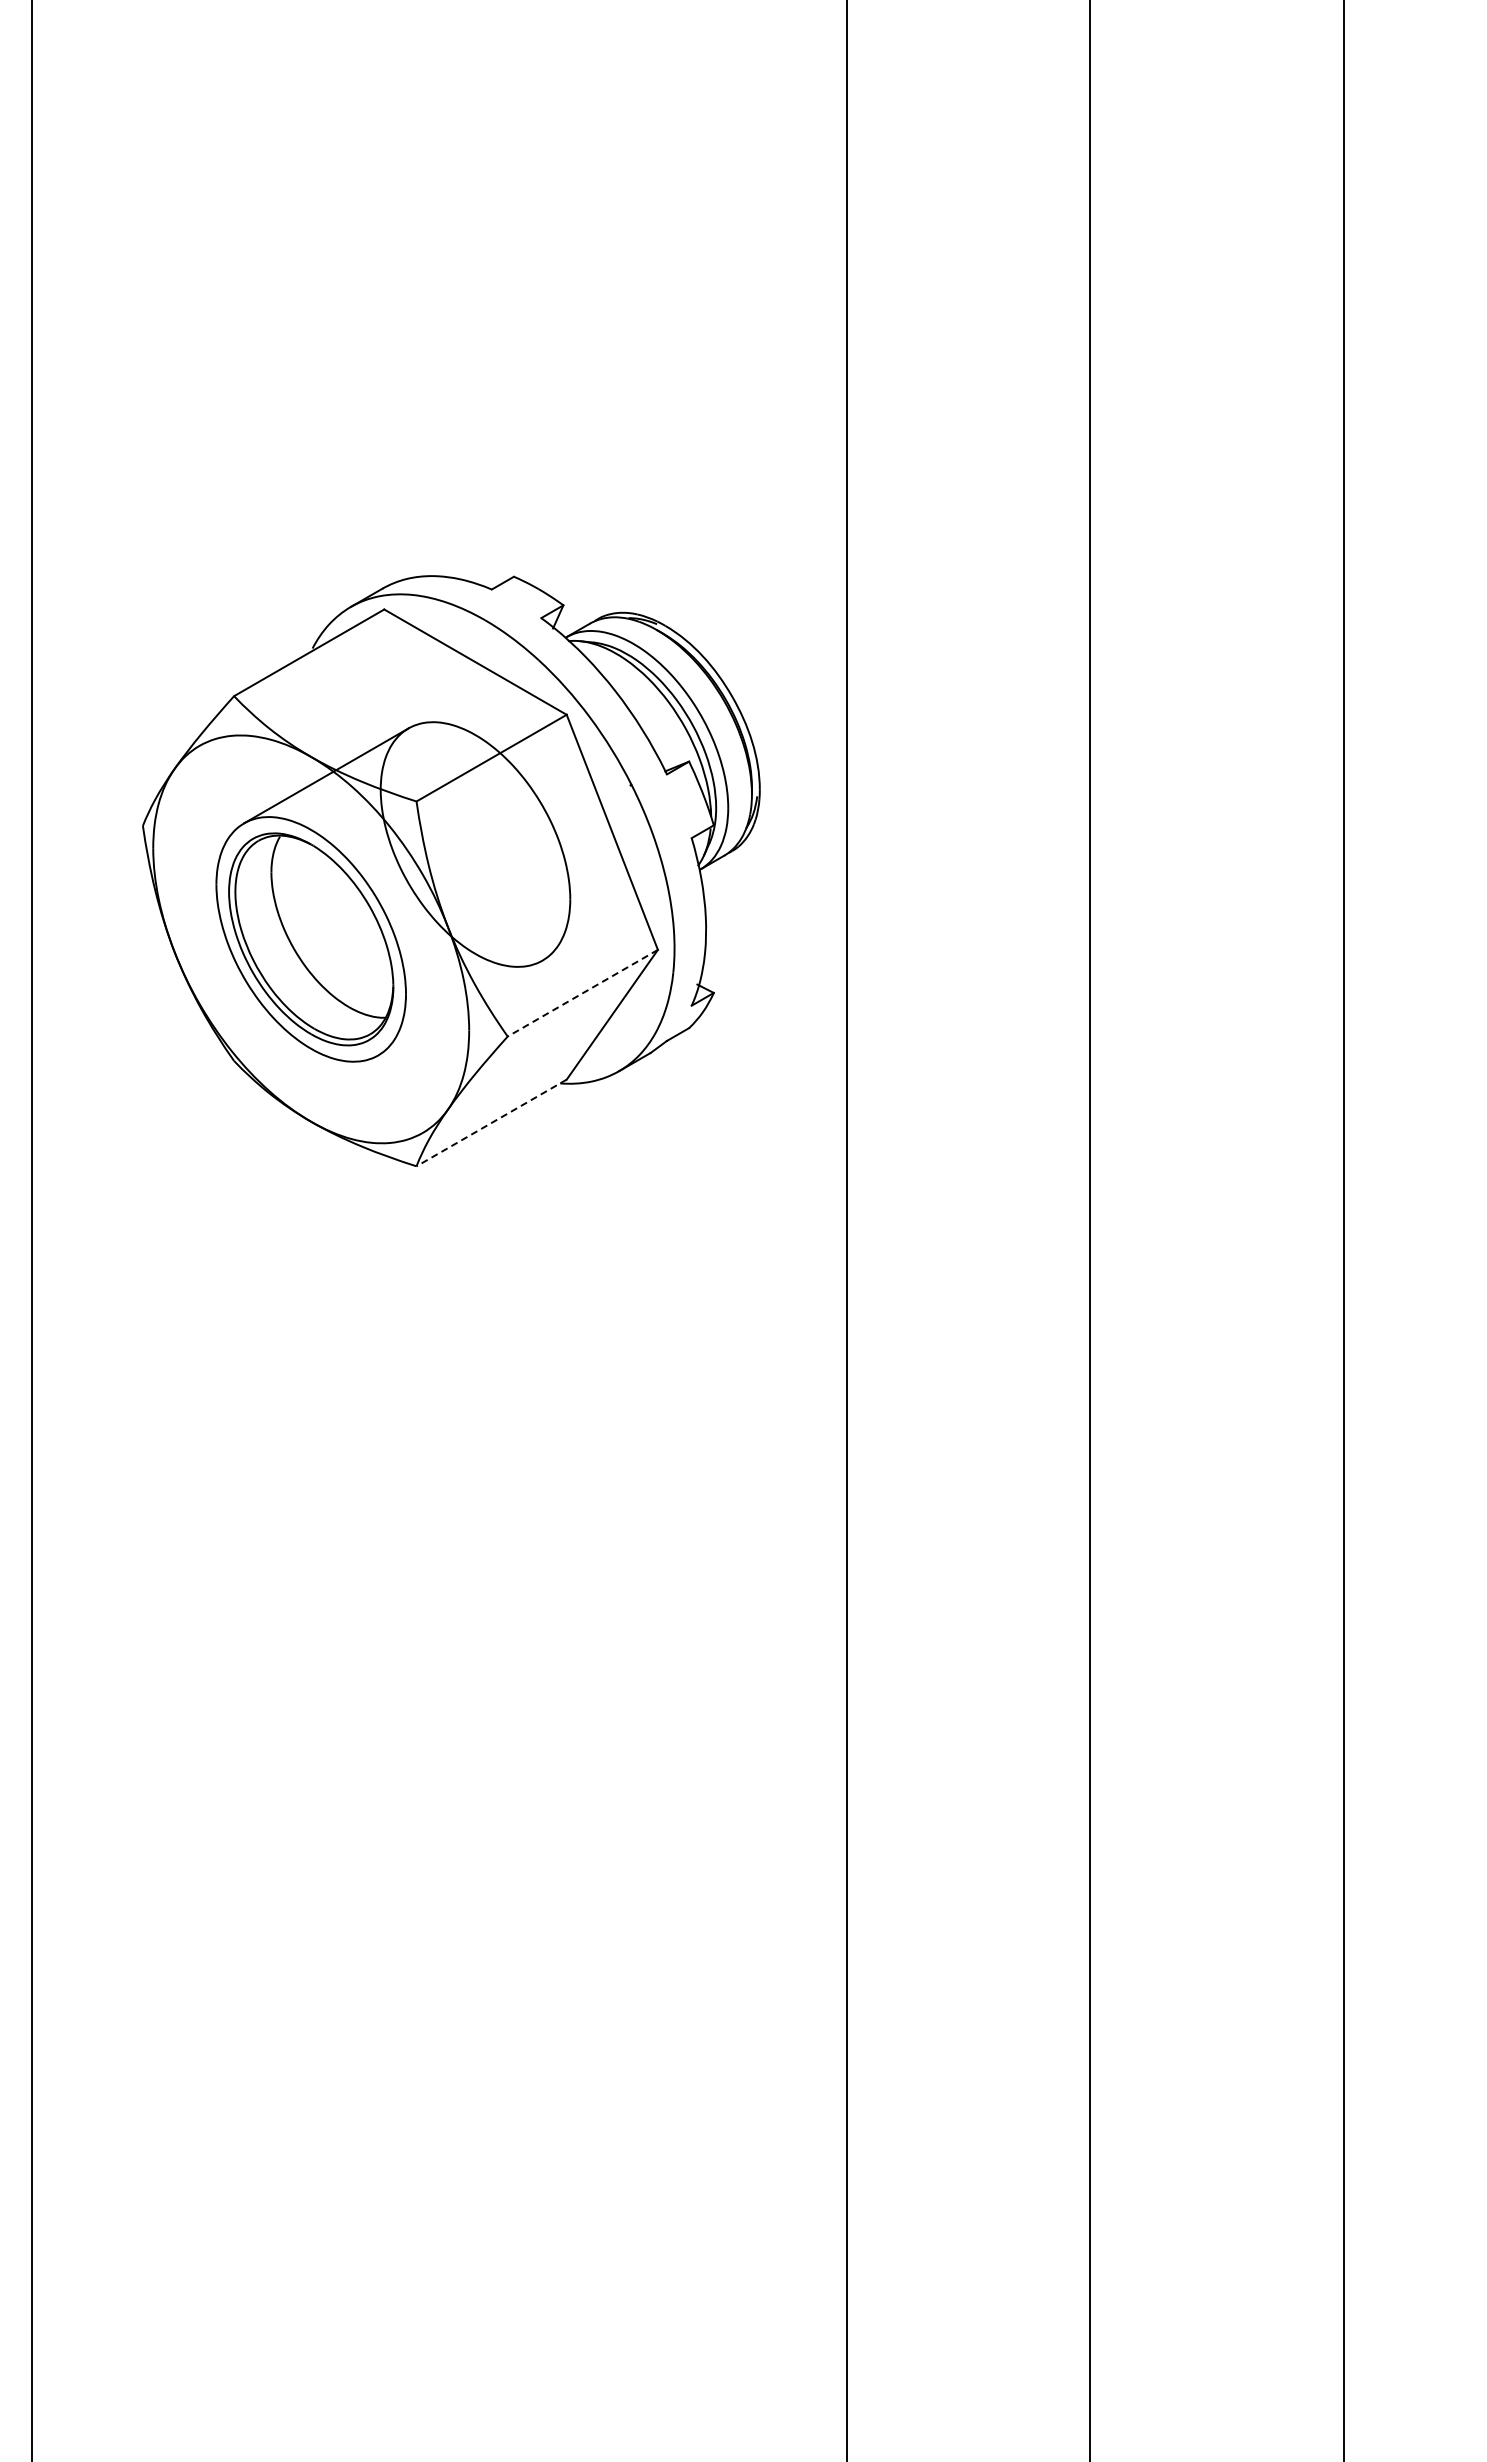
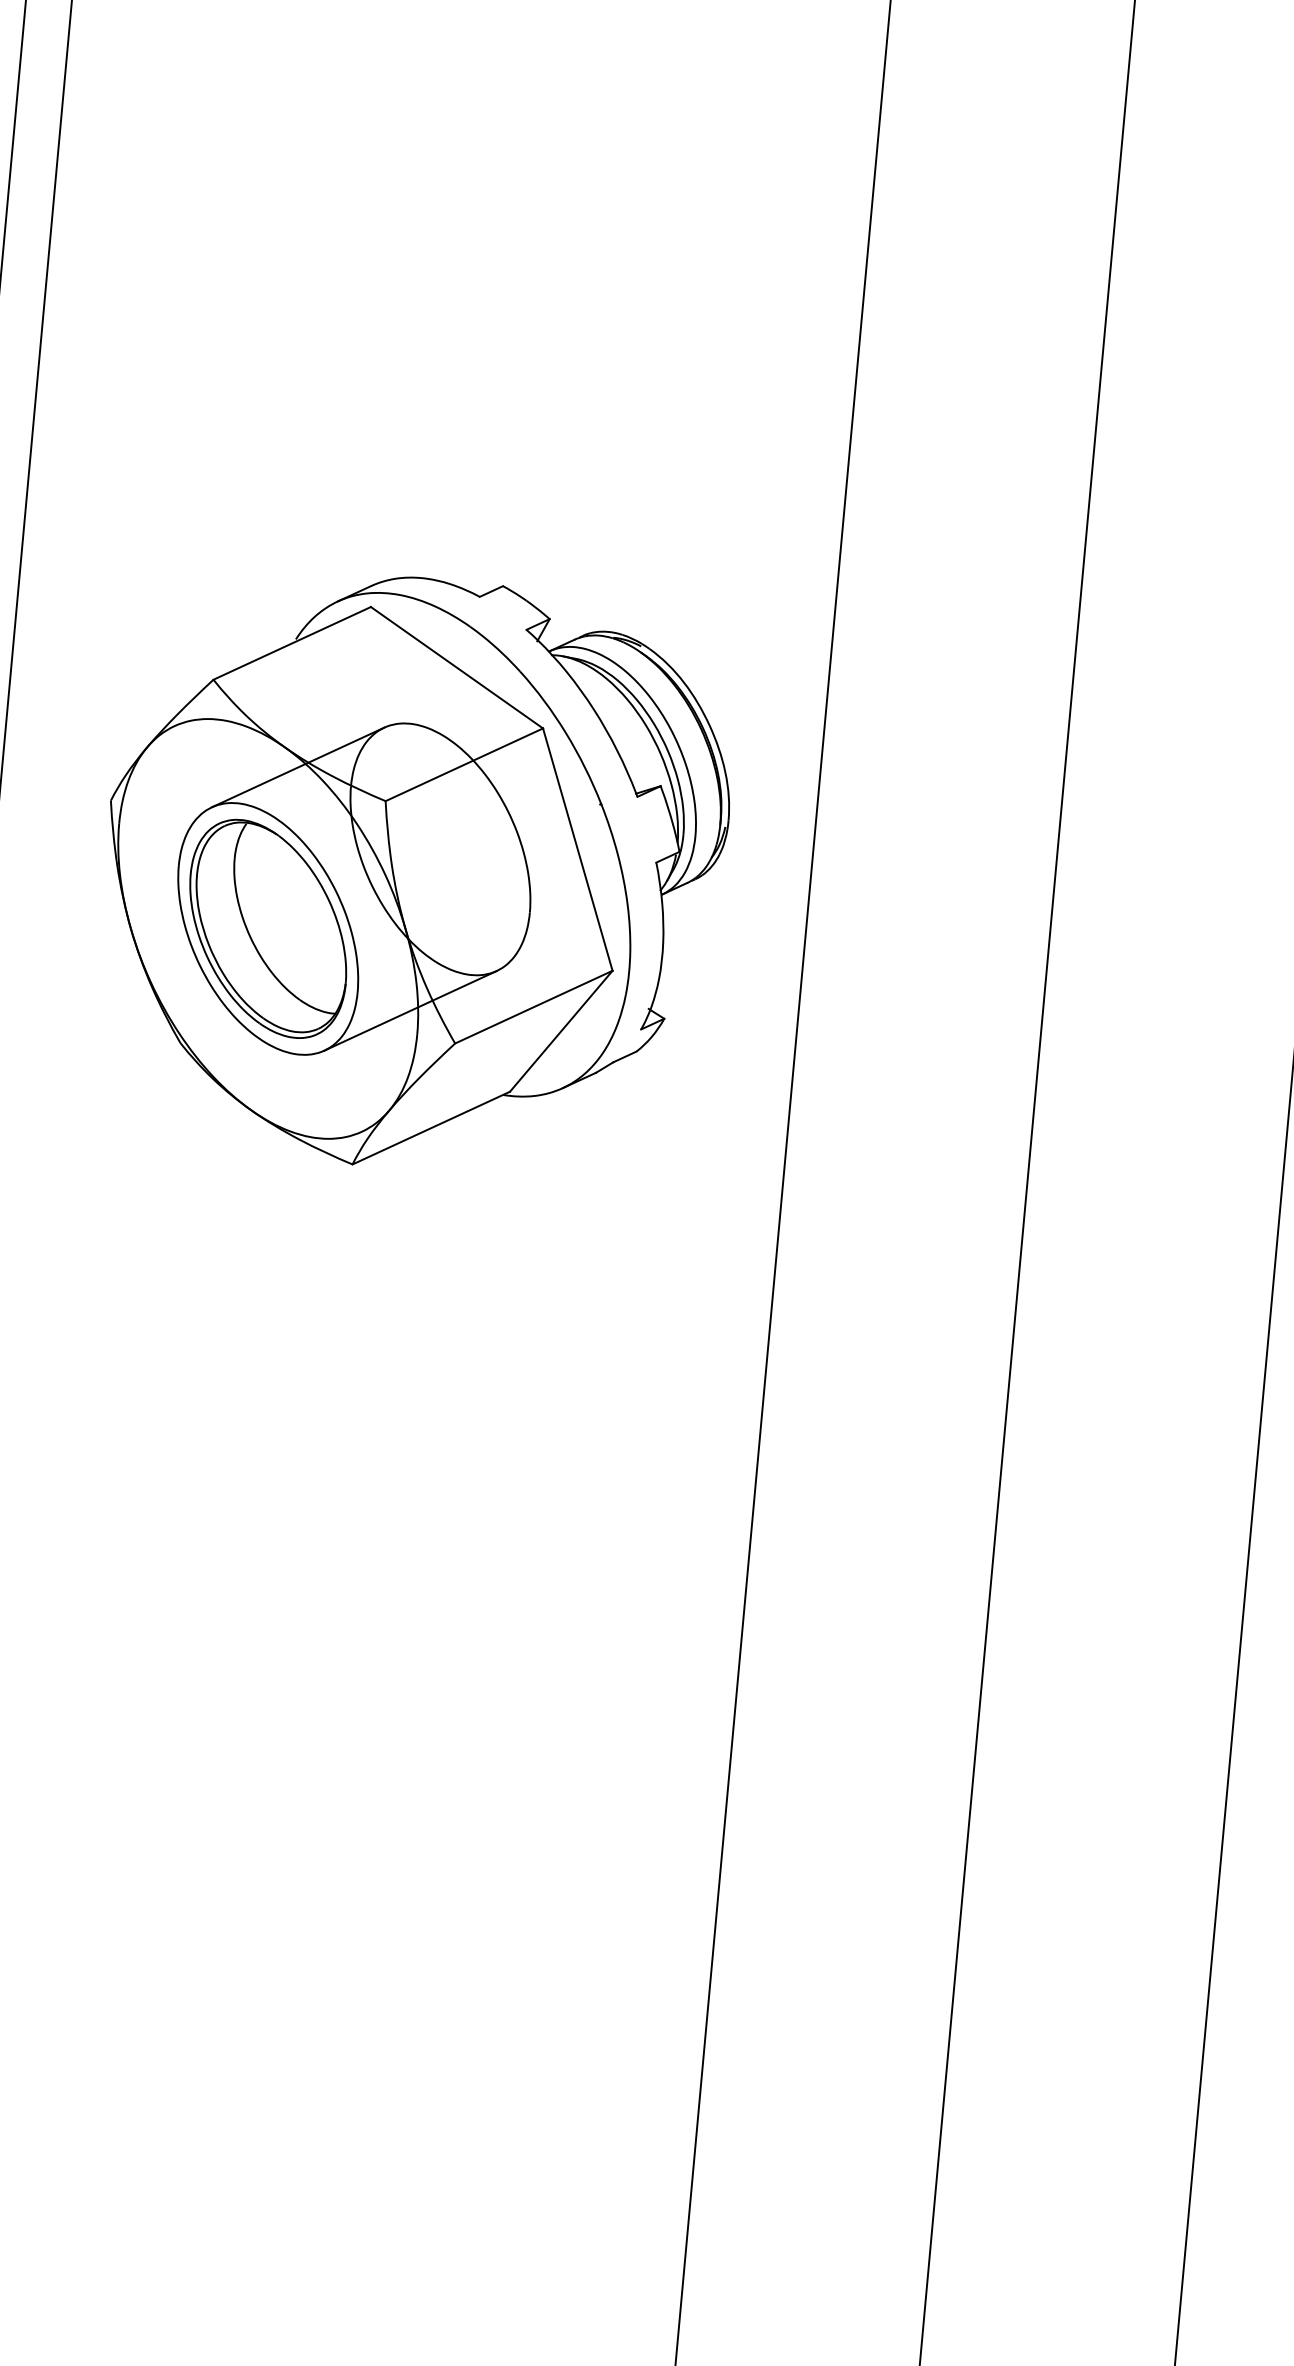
line: (582, 993) -> (533, 1007), dashed -> solid
line: (460, 1007) -> (410, 1010), added
line: (491, 1122) -> (431, 1127), dashed -> solid

